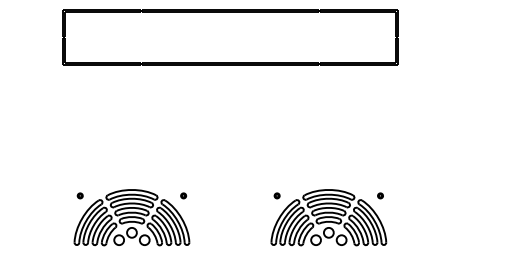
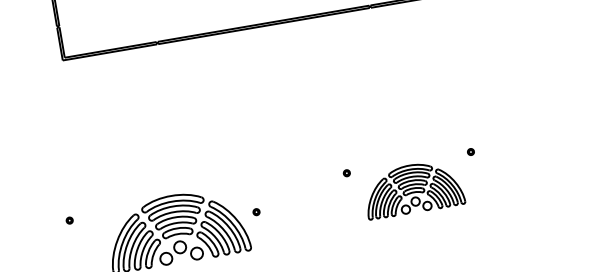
part: (79, 195) -> (68, 220), moved
part: (183, 195) -> (256, 211), moved
part: (328, 217) -> (412, 188), size x0.7

